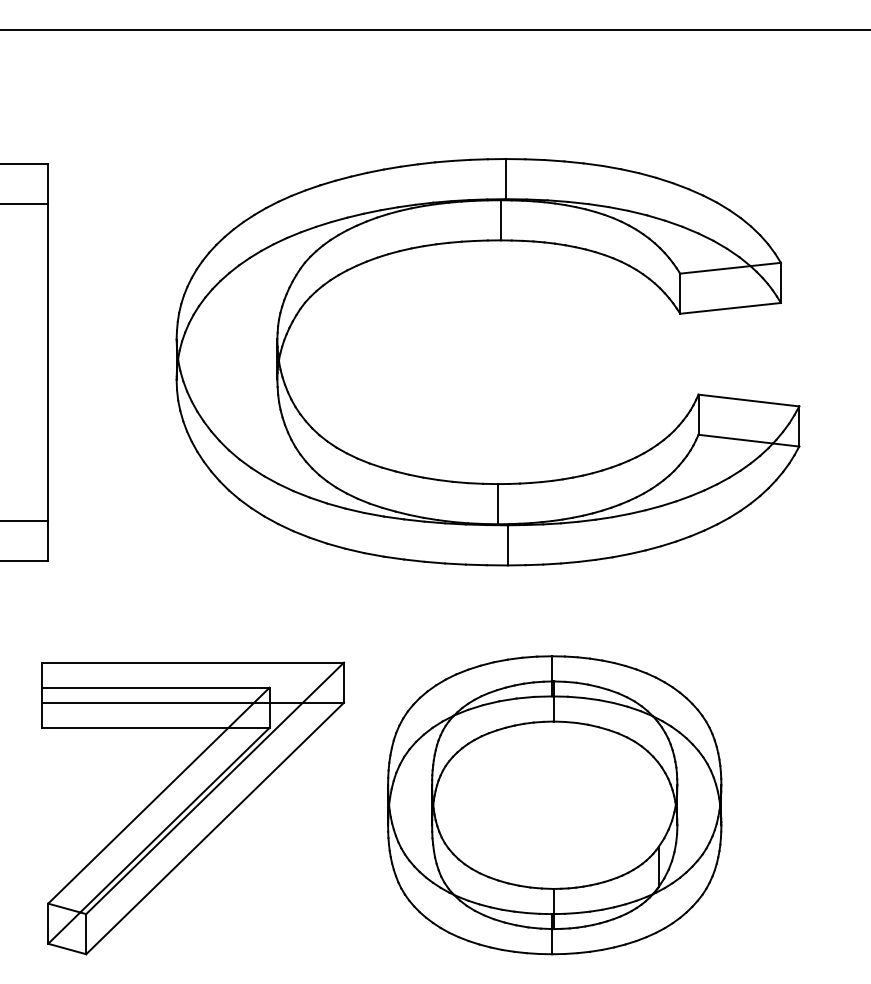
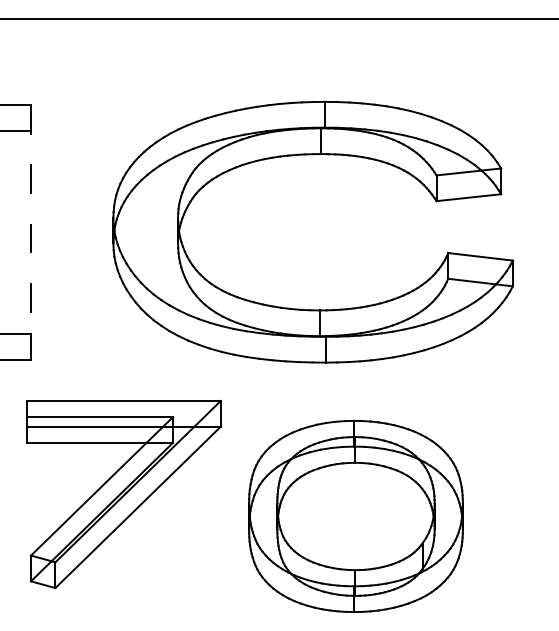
line: (48, 342) -> (31, 219), solid -> dashed
part: (192, 808) -> (123, 494), moved

